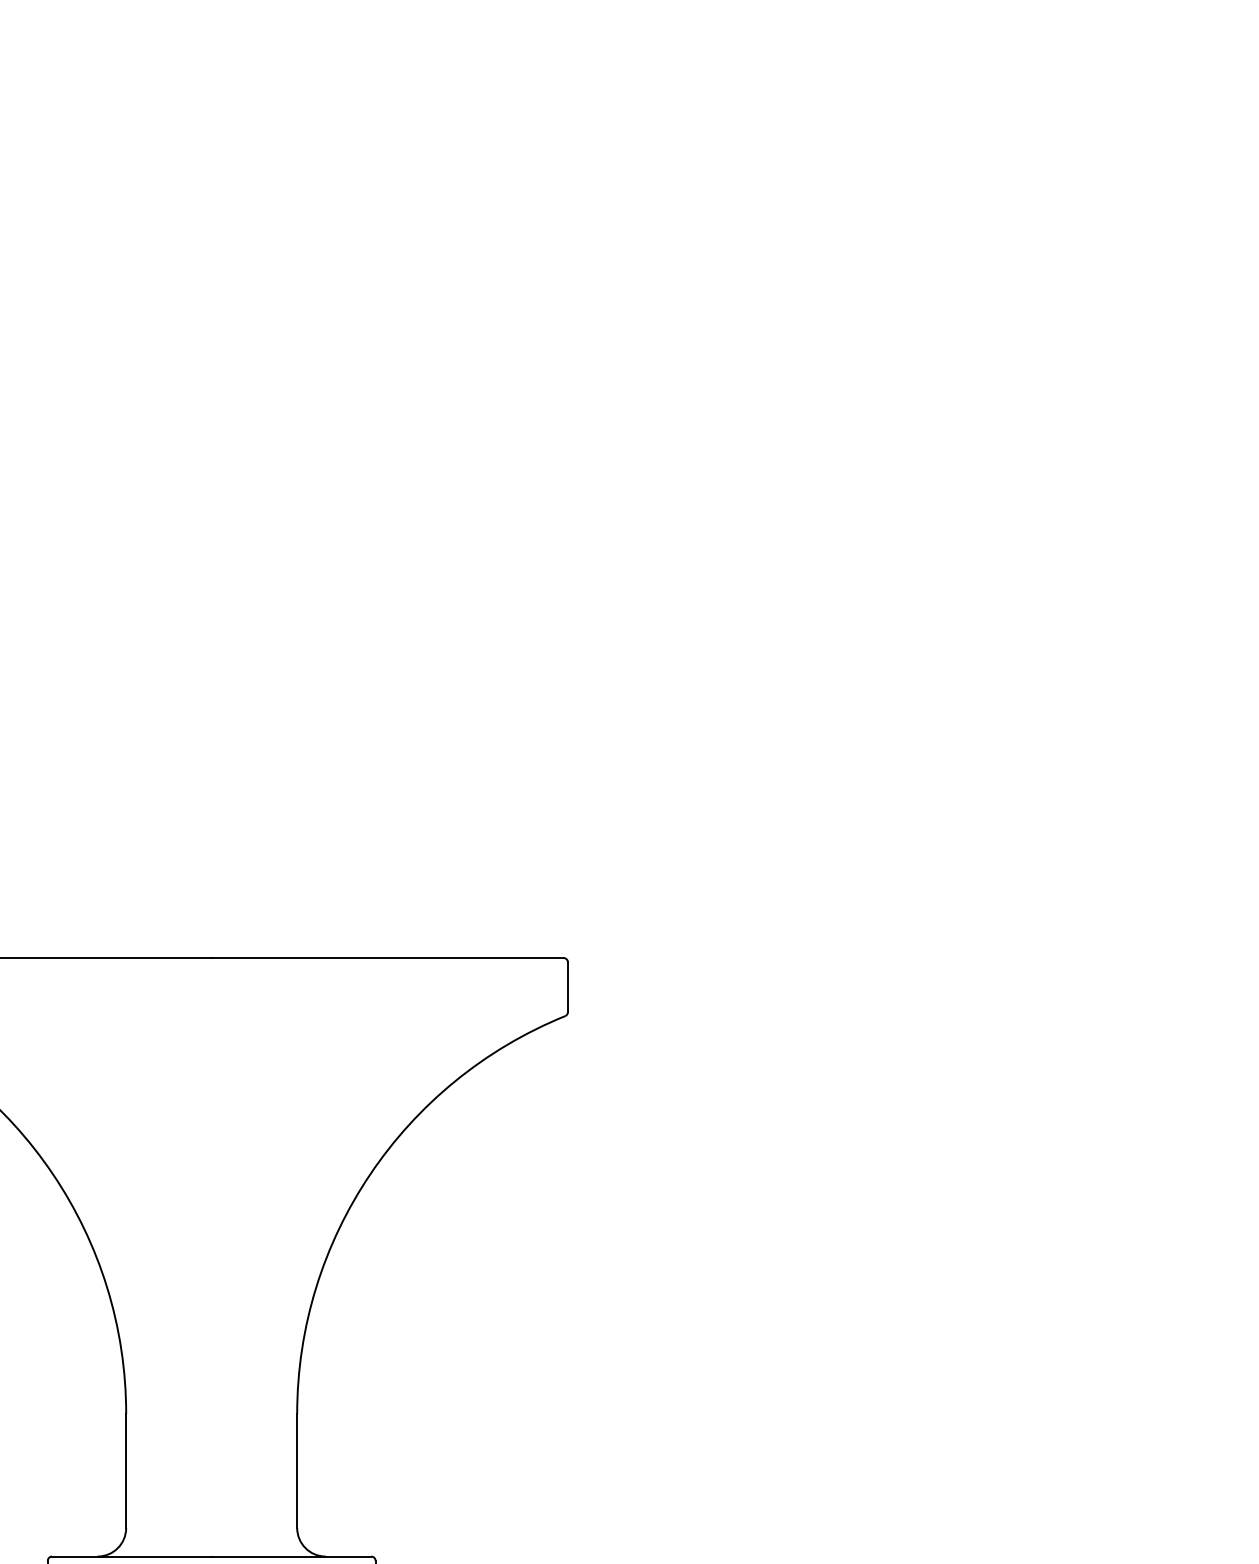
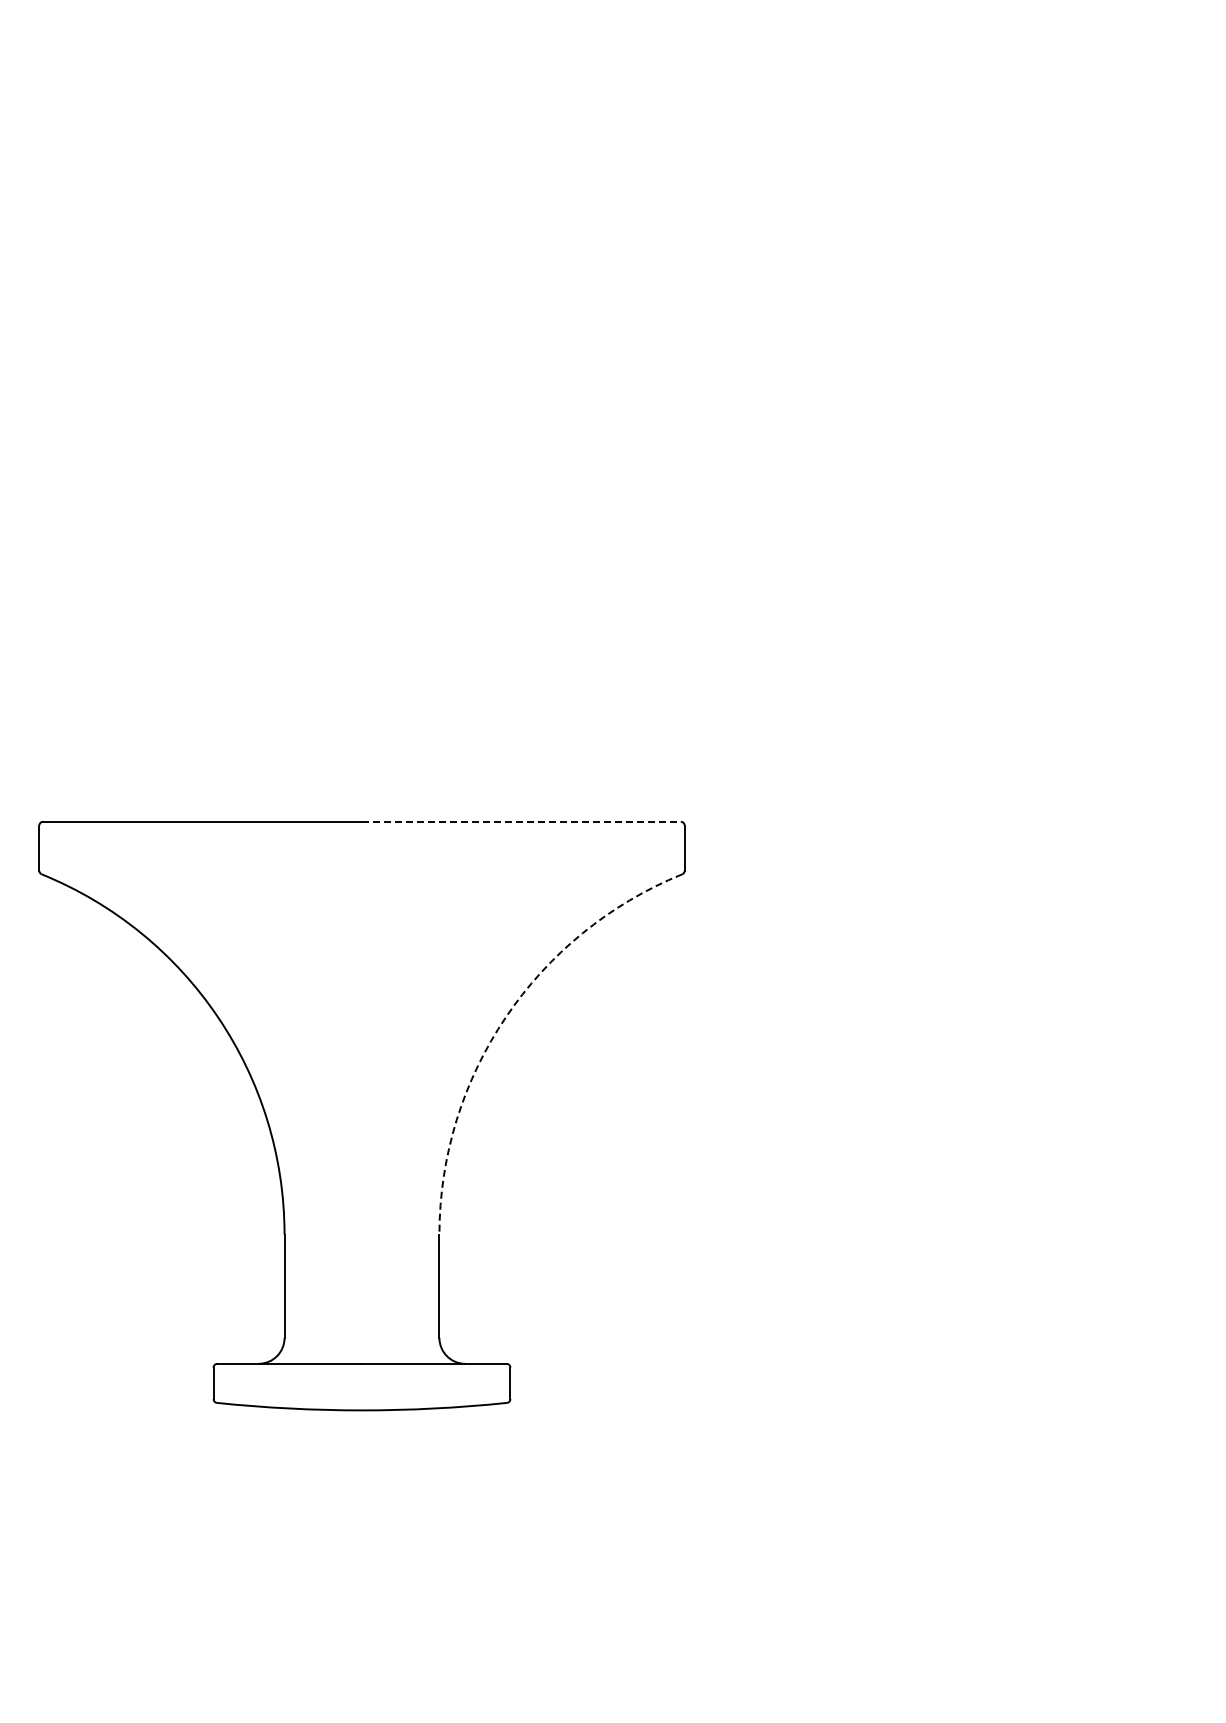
line: (387, 957) -> (521, 821), solid -> dashed
arc: (370, 1174) -> (505, 1017), solid -> dashed

